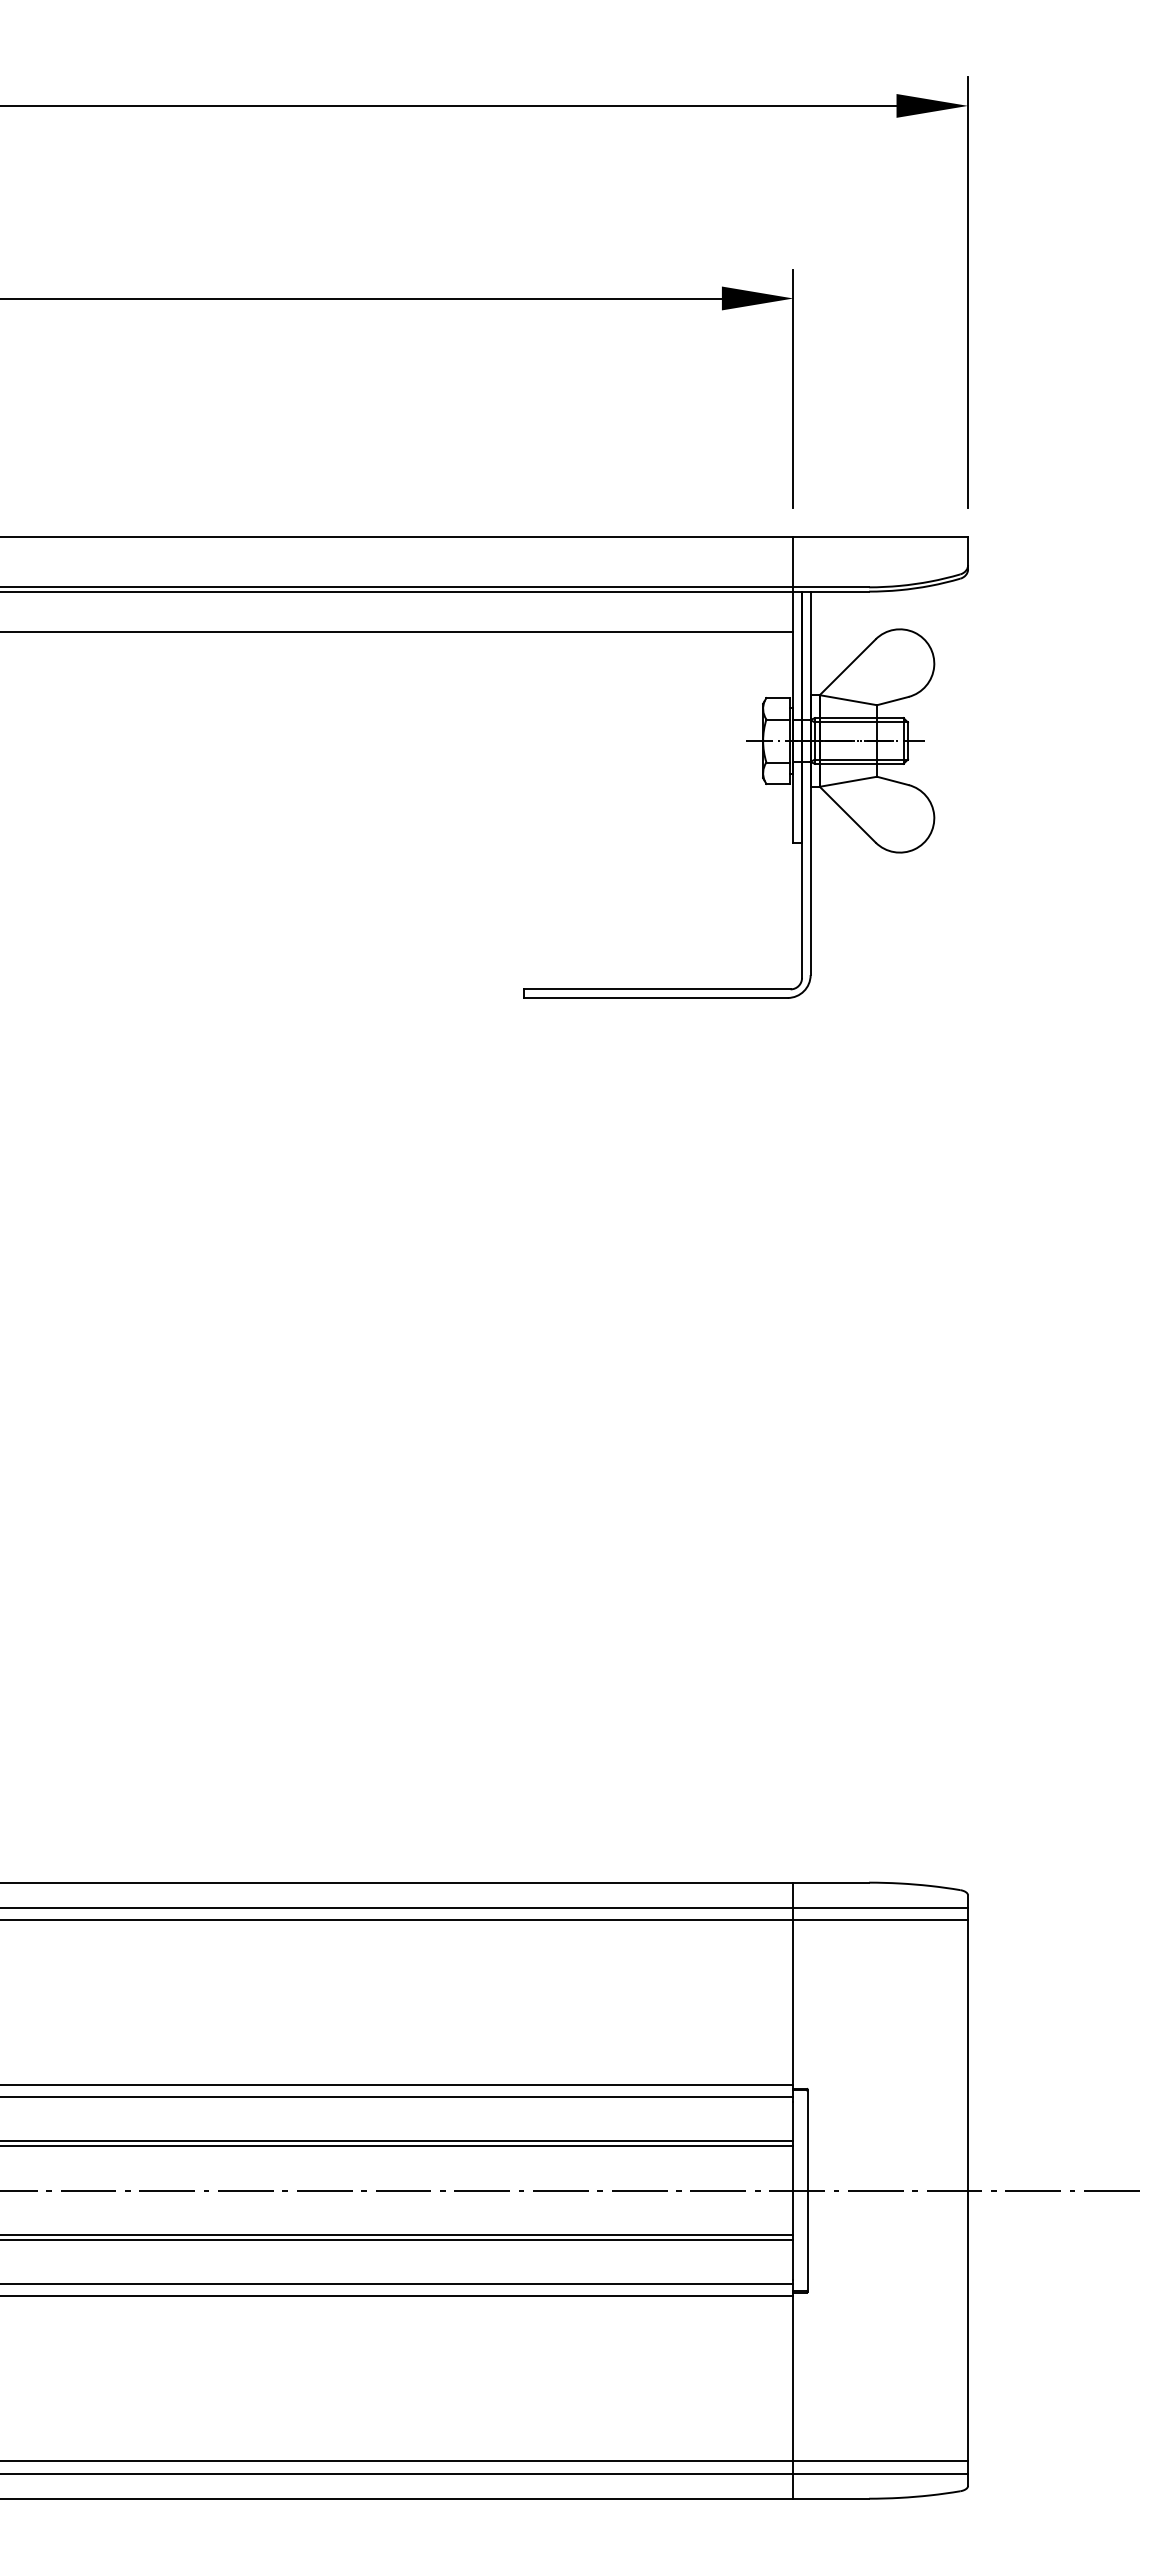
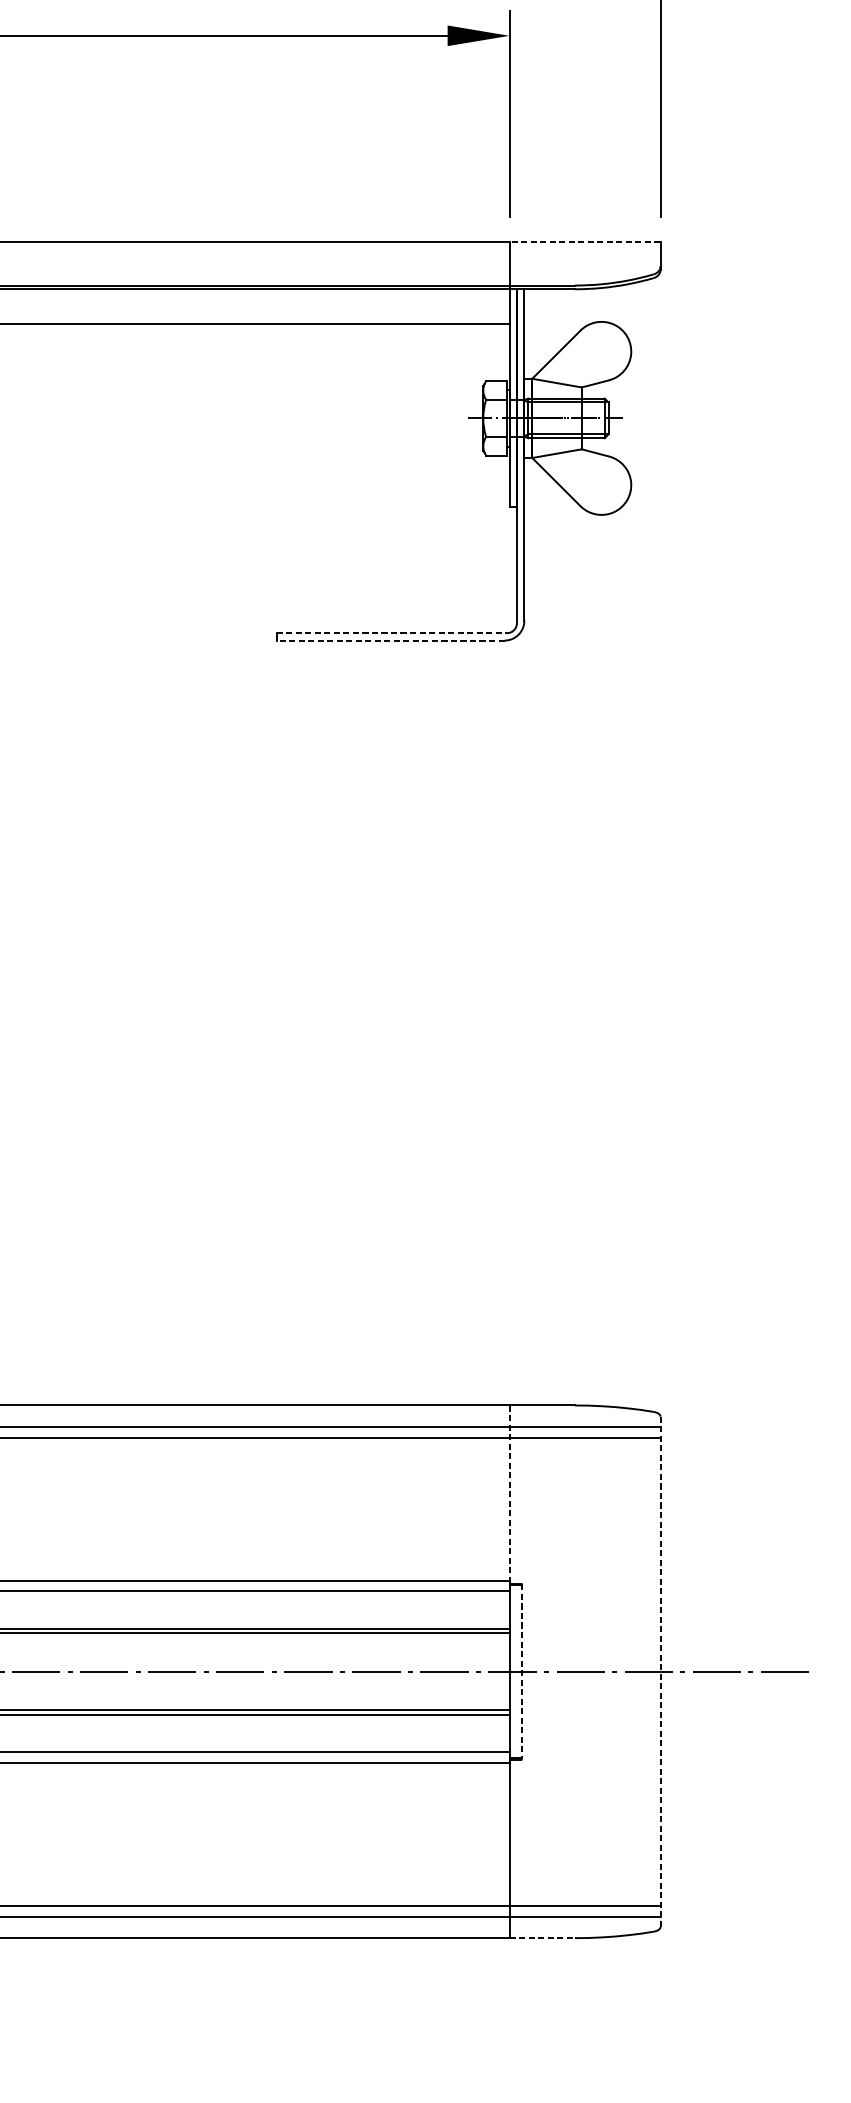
line: (880, 537) -> (584, 242), solid -> dashed
line: (657, 989) -> (391, 633), solid -> dashed
line: (656, 997) -> (391, 640), solid -> dashed
line: (793, 1984) -> (509, 1493), solid -> dashed
line: (968, 2190) -> (660, 1671), solid -> dashed
line: (807, 2191) -> (521, 1672), solid -> dashed
line: (831, 2498) -> (542, 1937), solid -> dashed

